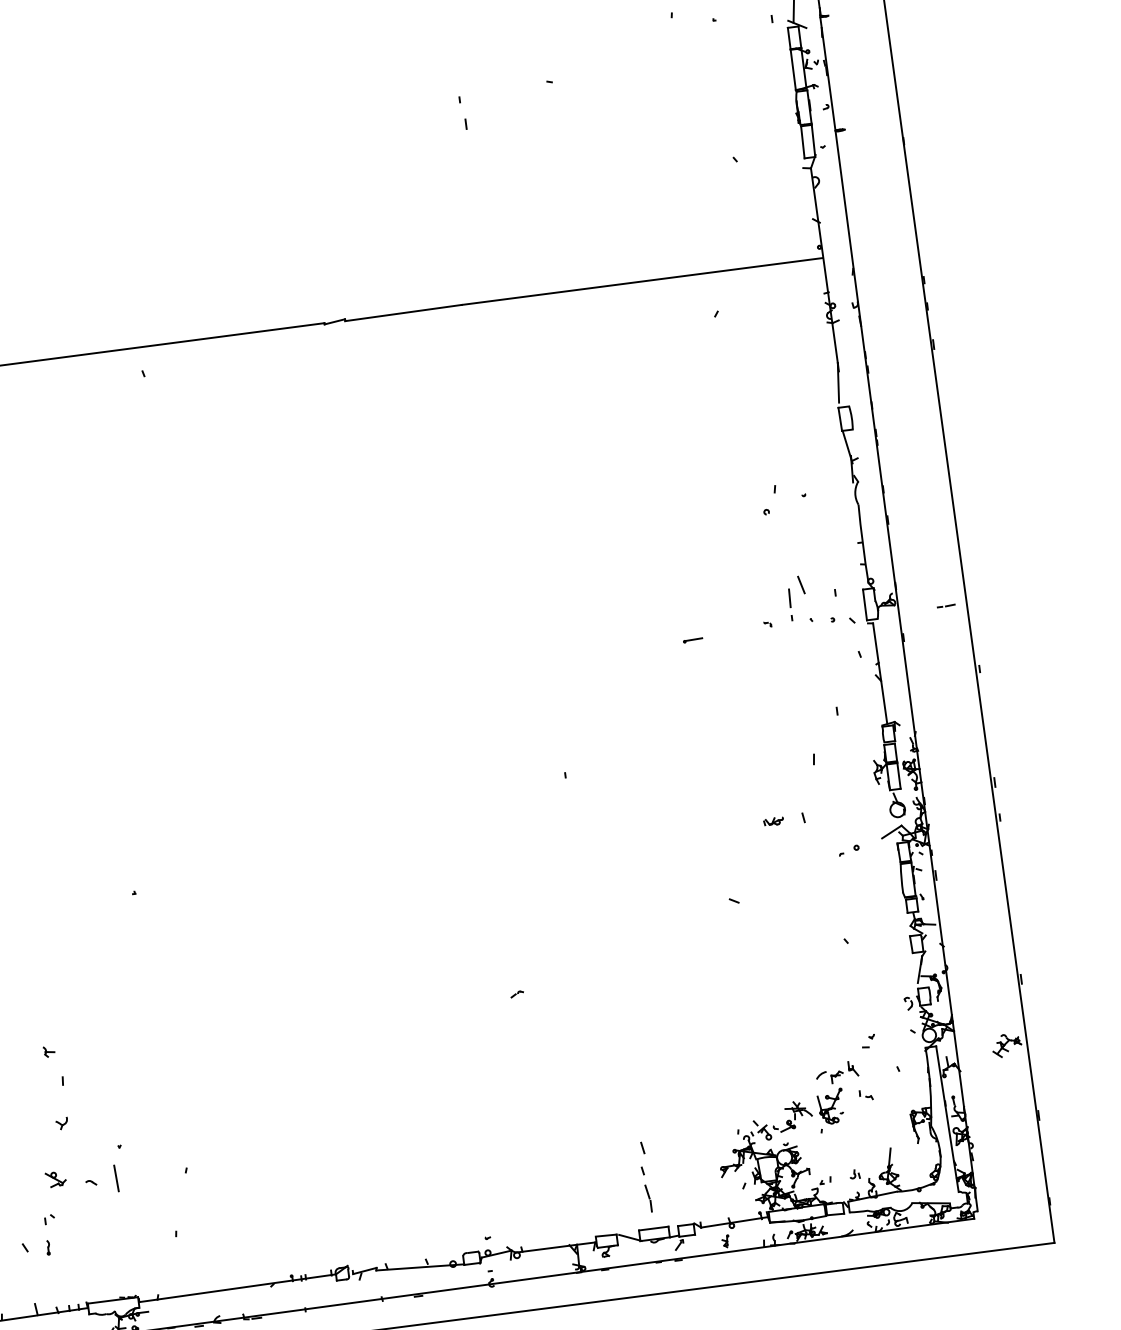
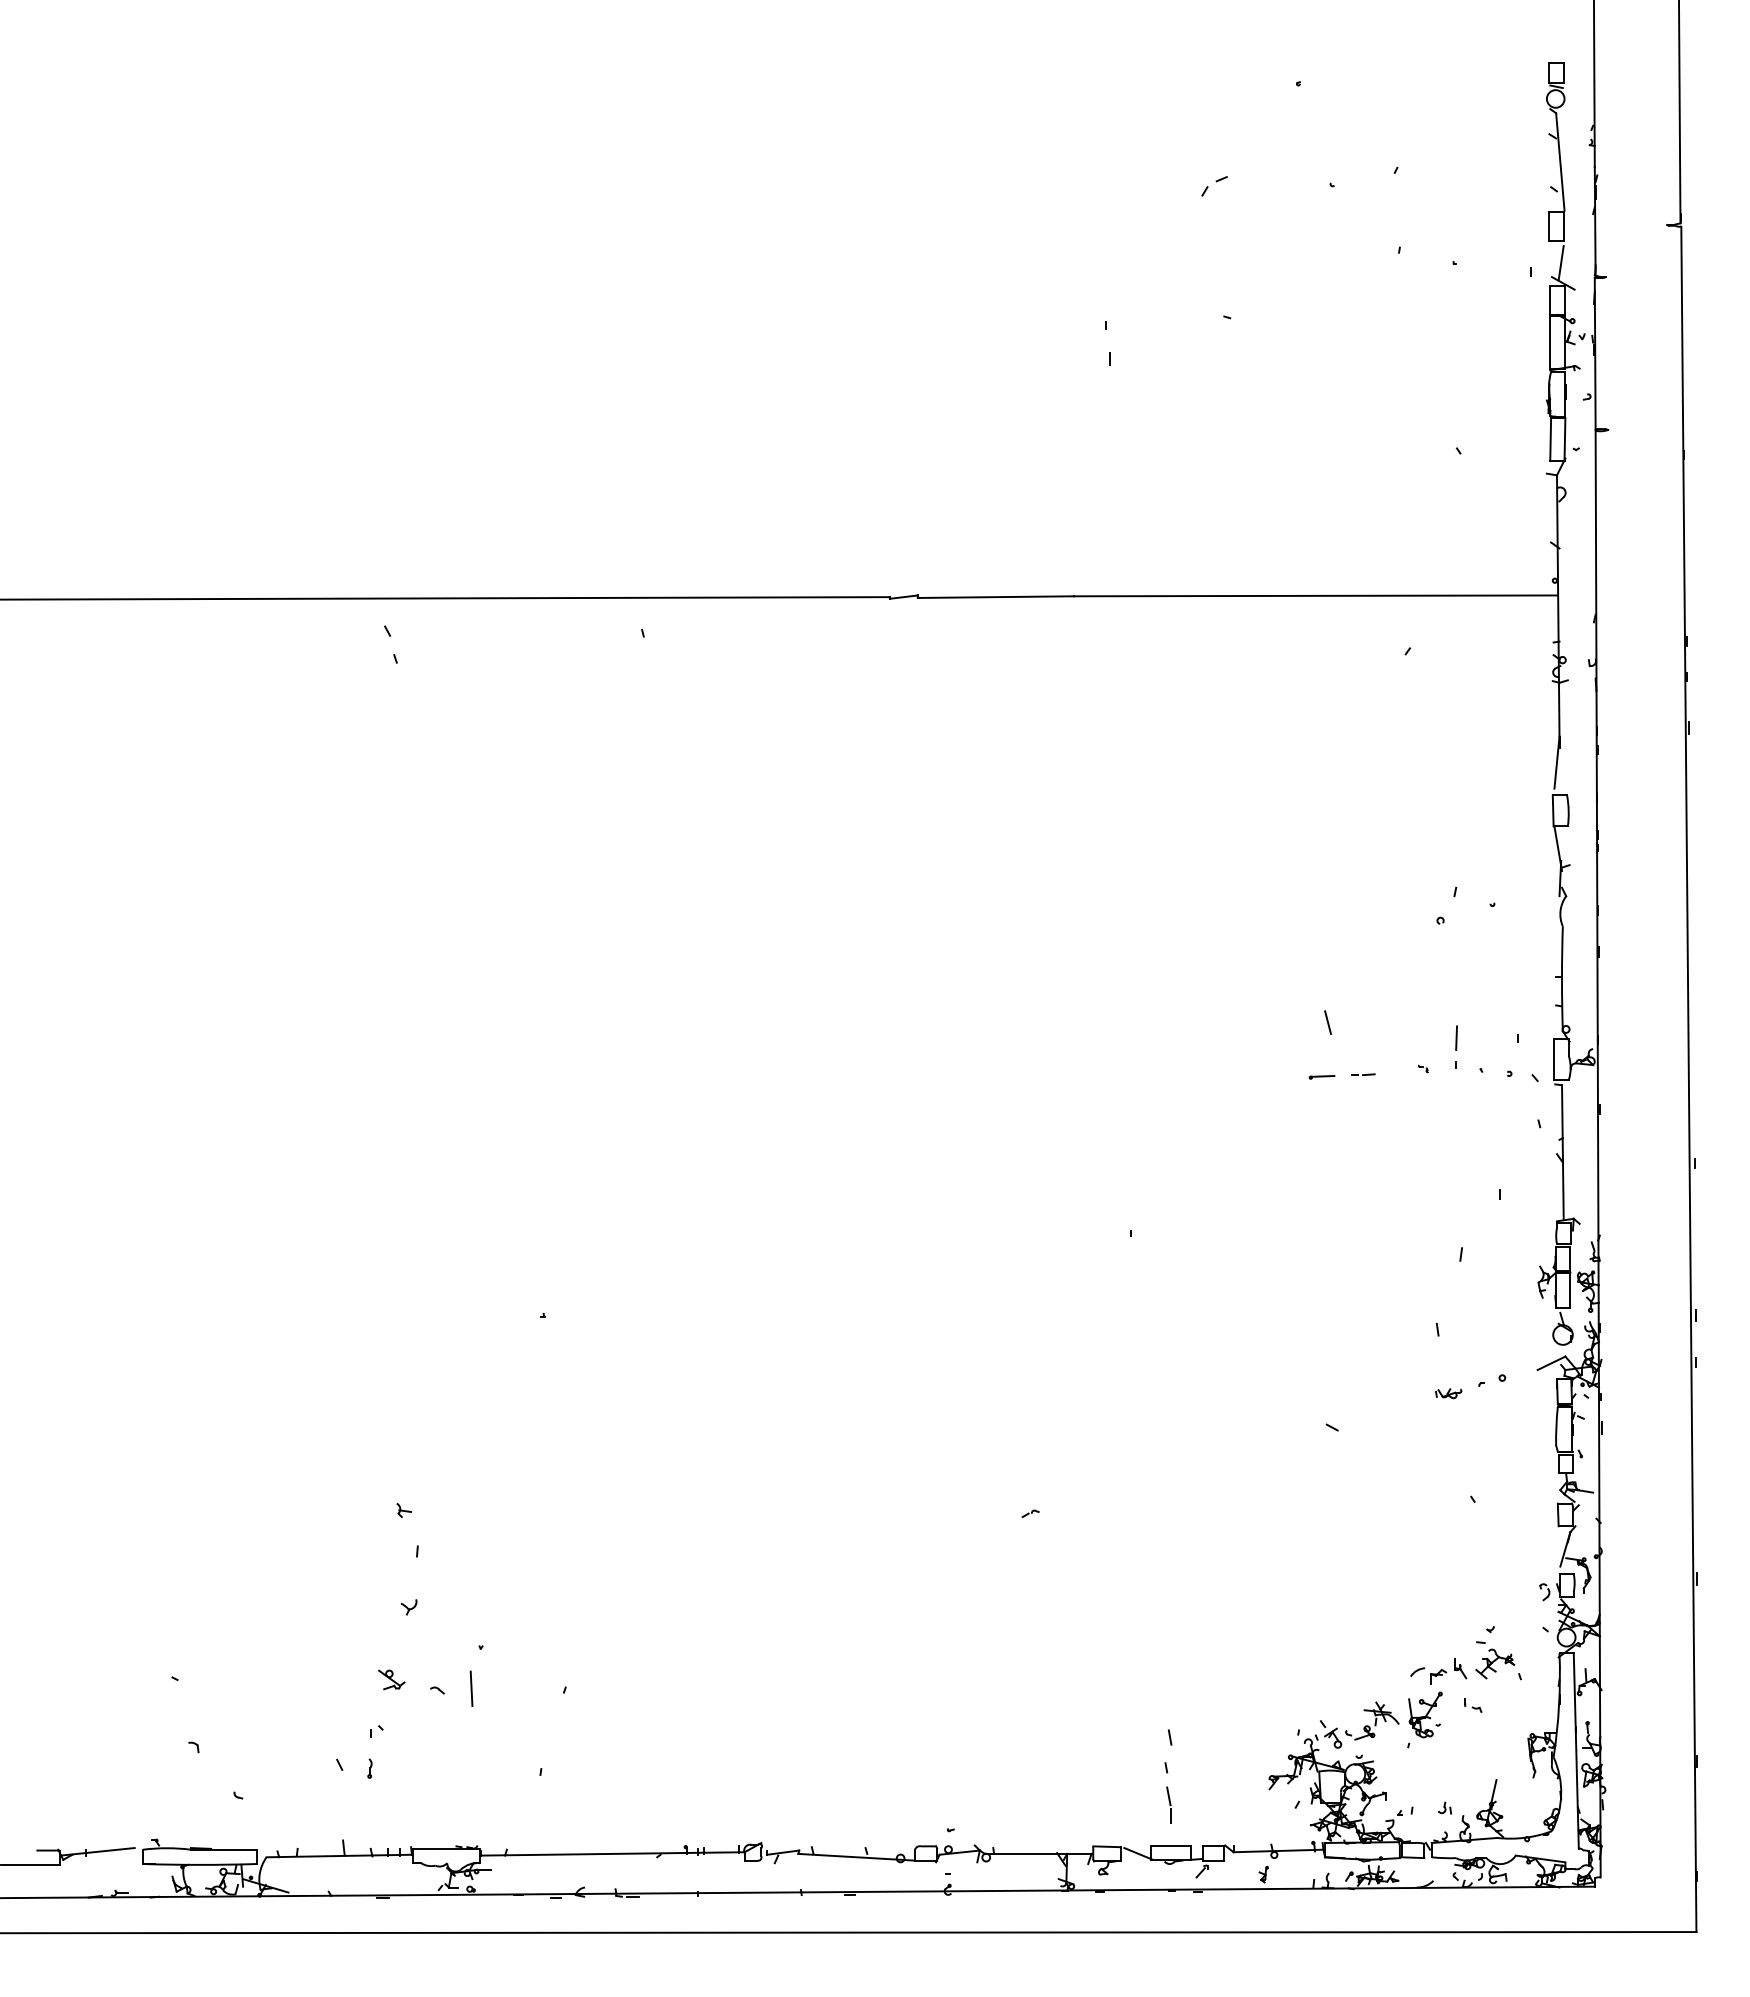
line: (800, 584) -> (1327, 1022), moved
part: (946, 605) -> (1363, 1074), moved
part: (773, 821) -> (1448, 1393), moved
part: (1007, 1045) -> (1495, 1663), moved

